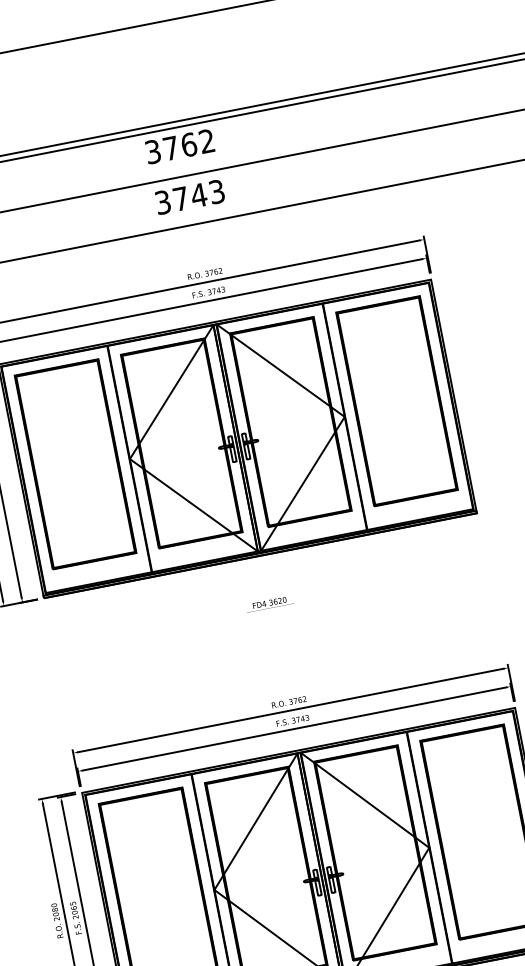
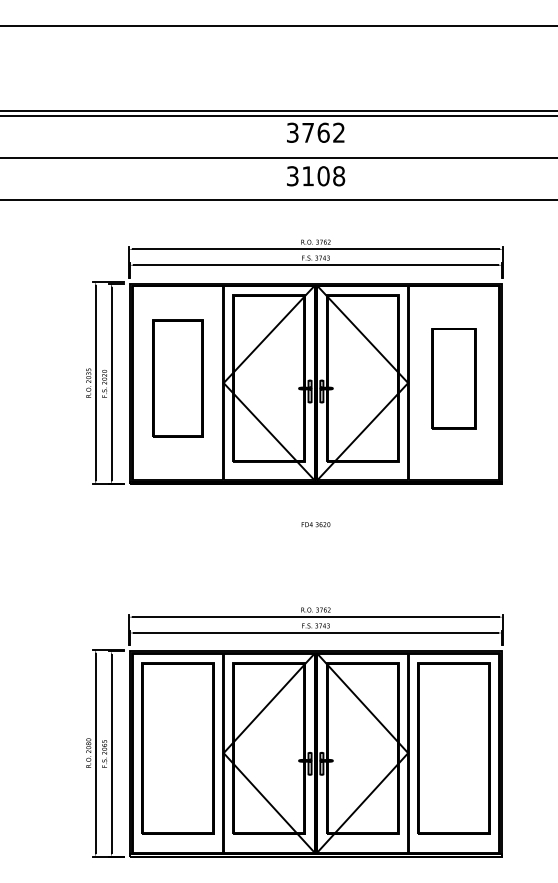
text: (198, 195) -> (323, 176), 3743 -> 3108
part: (396, 401) -> (453, 378), size x0.6
part: (75, 464) -> (177, 378), size x0.7

